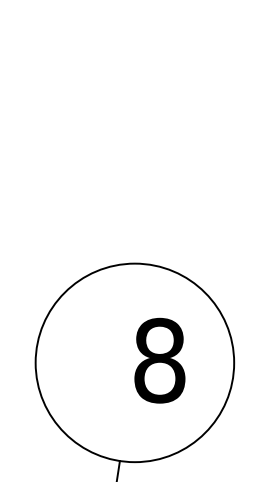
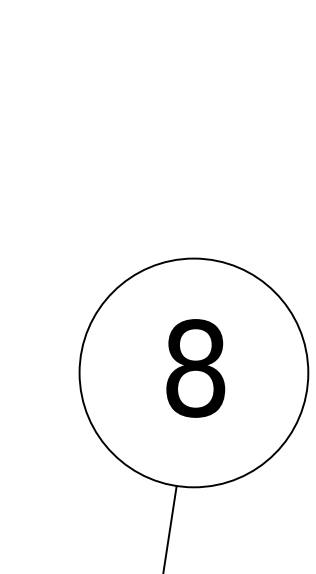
text: (159, 360) -> (195, 368), moved

